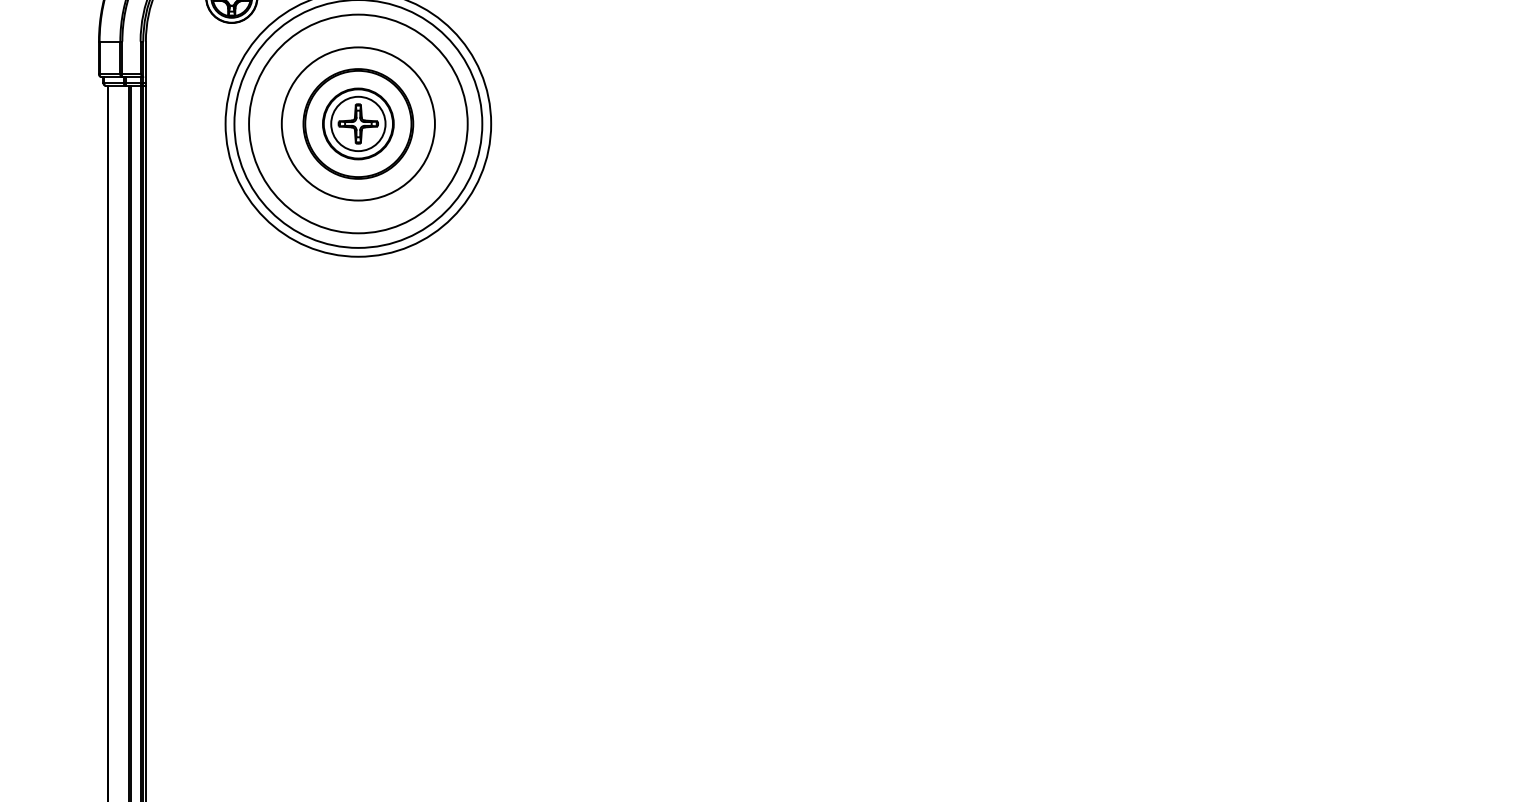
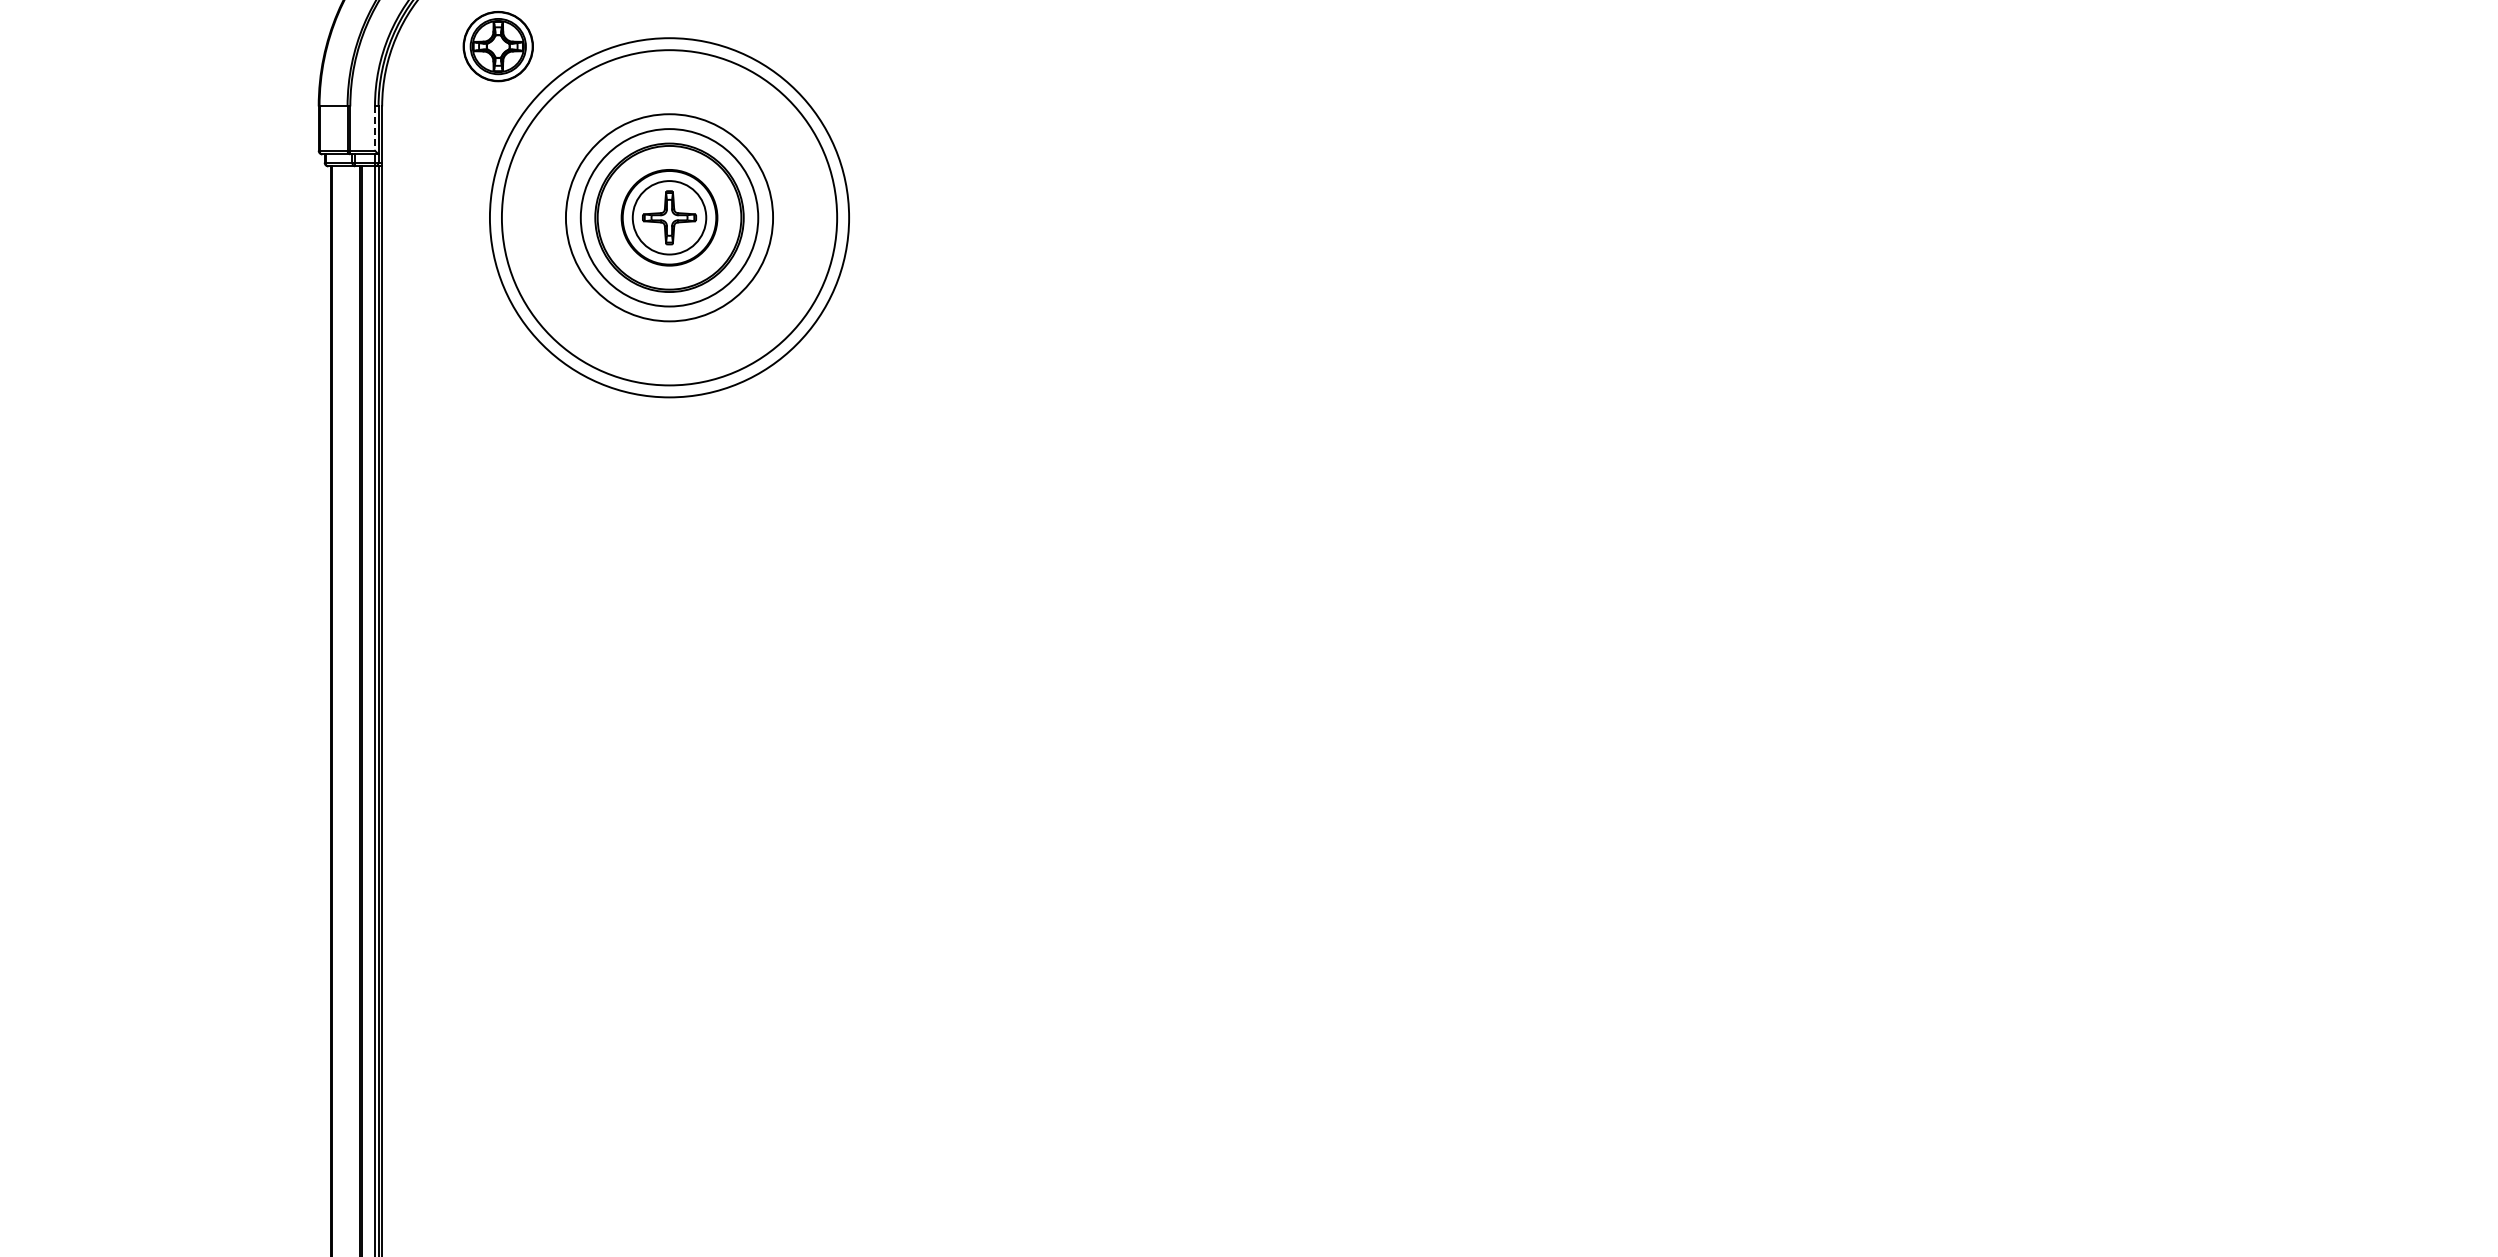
line: (140, 58) -> (374, 129), solid -> dashed
circle: (358, 123) -> (669, 217), size x0.6

